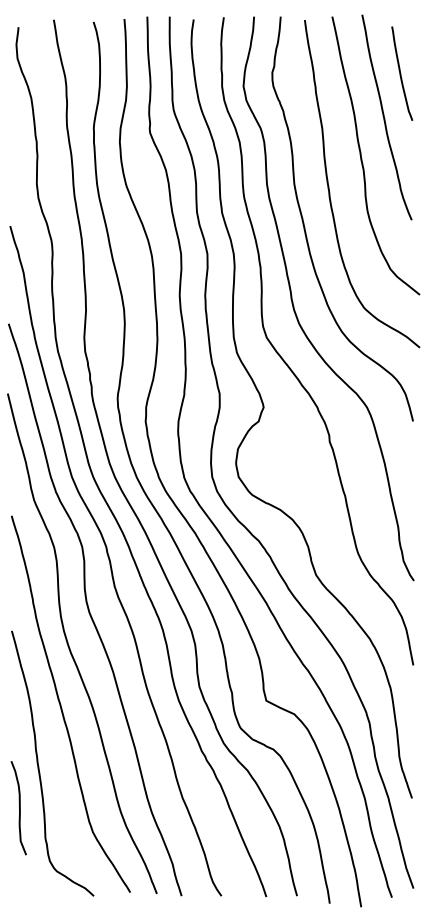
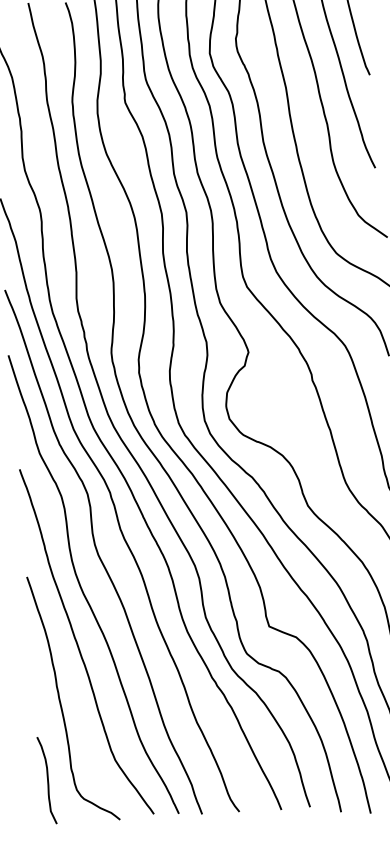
curve: (19, 808) -> (47, 780), moved

